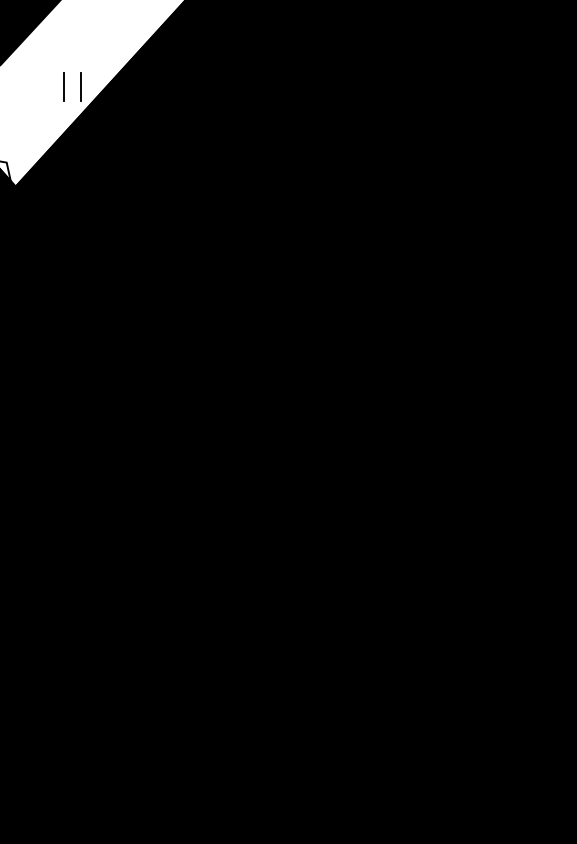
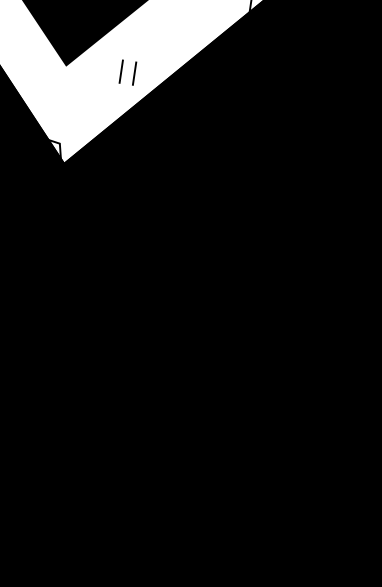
part: (64, 86) -> (121, 71), moved

